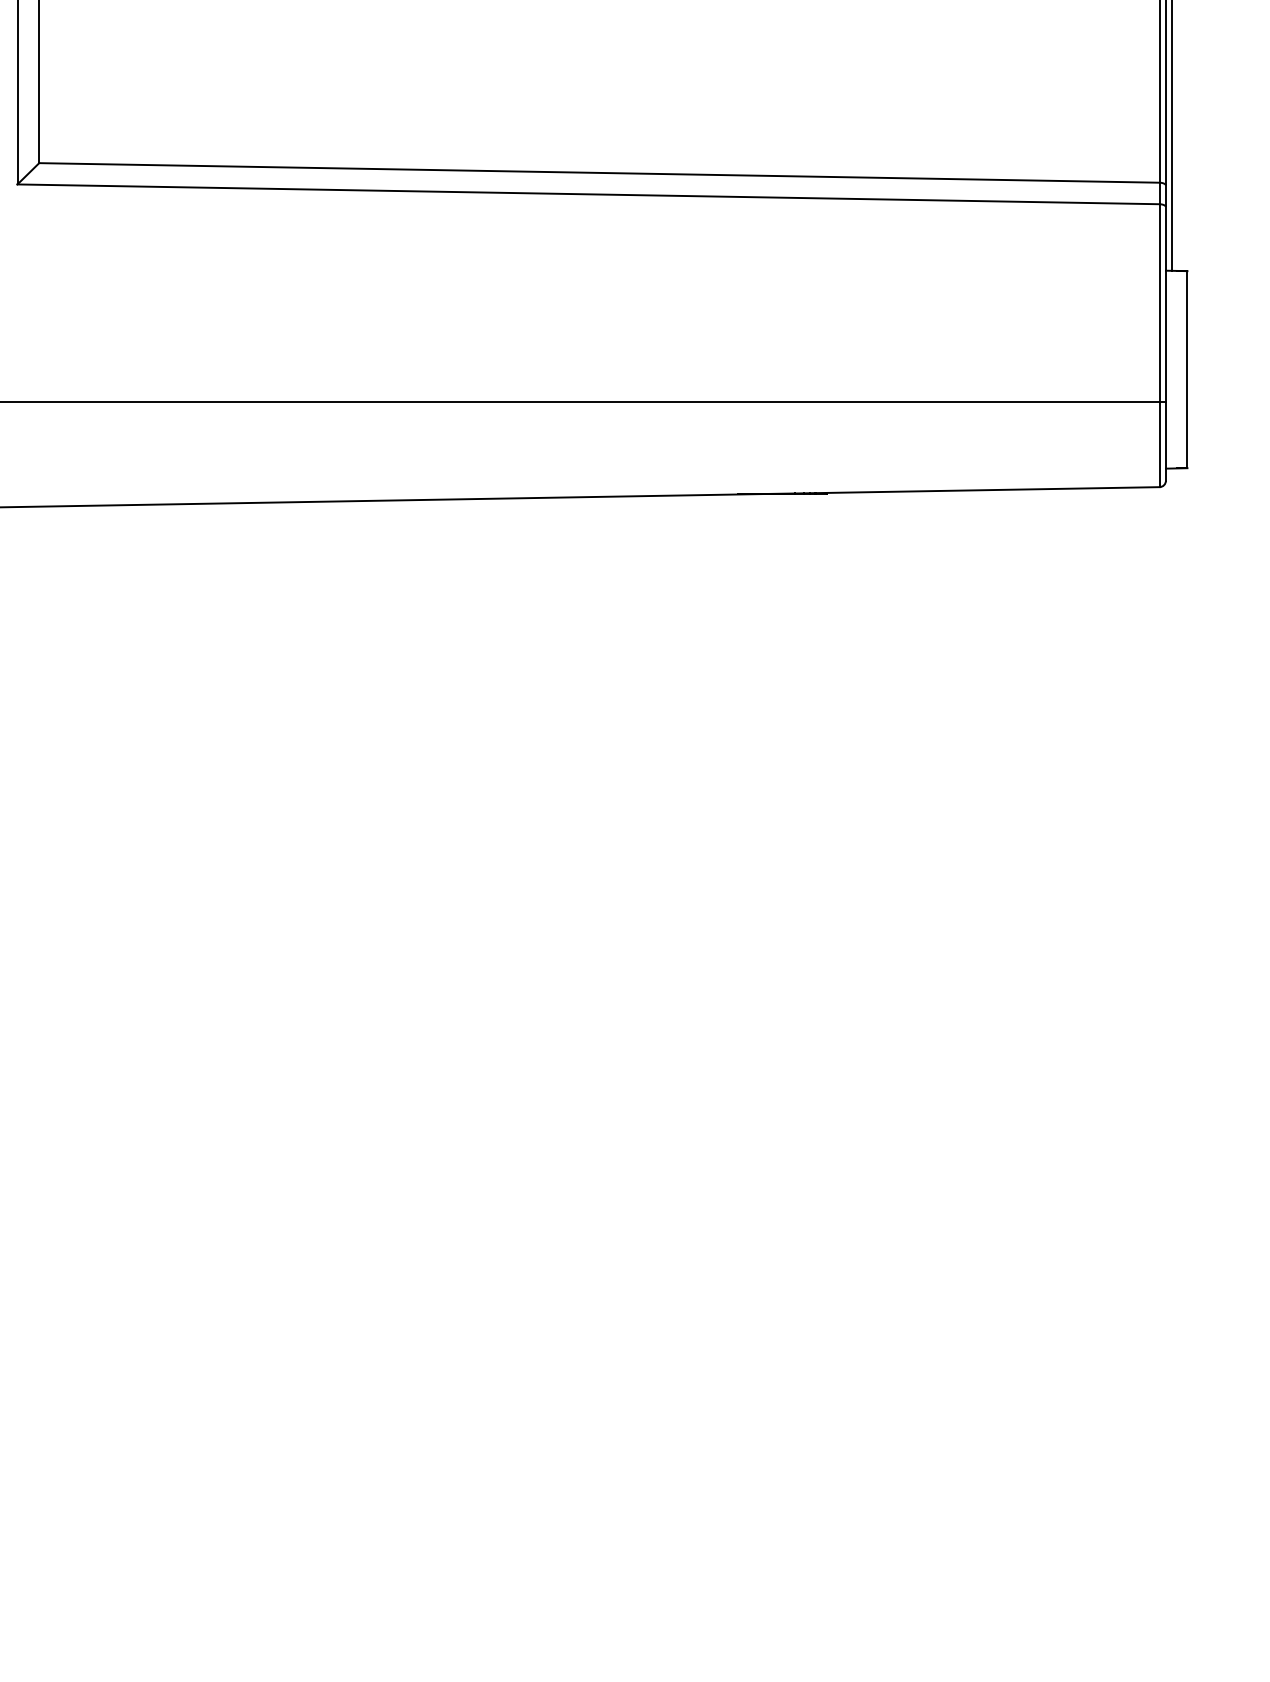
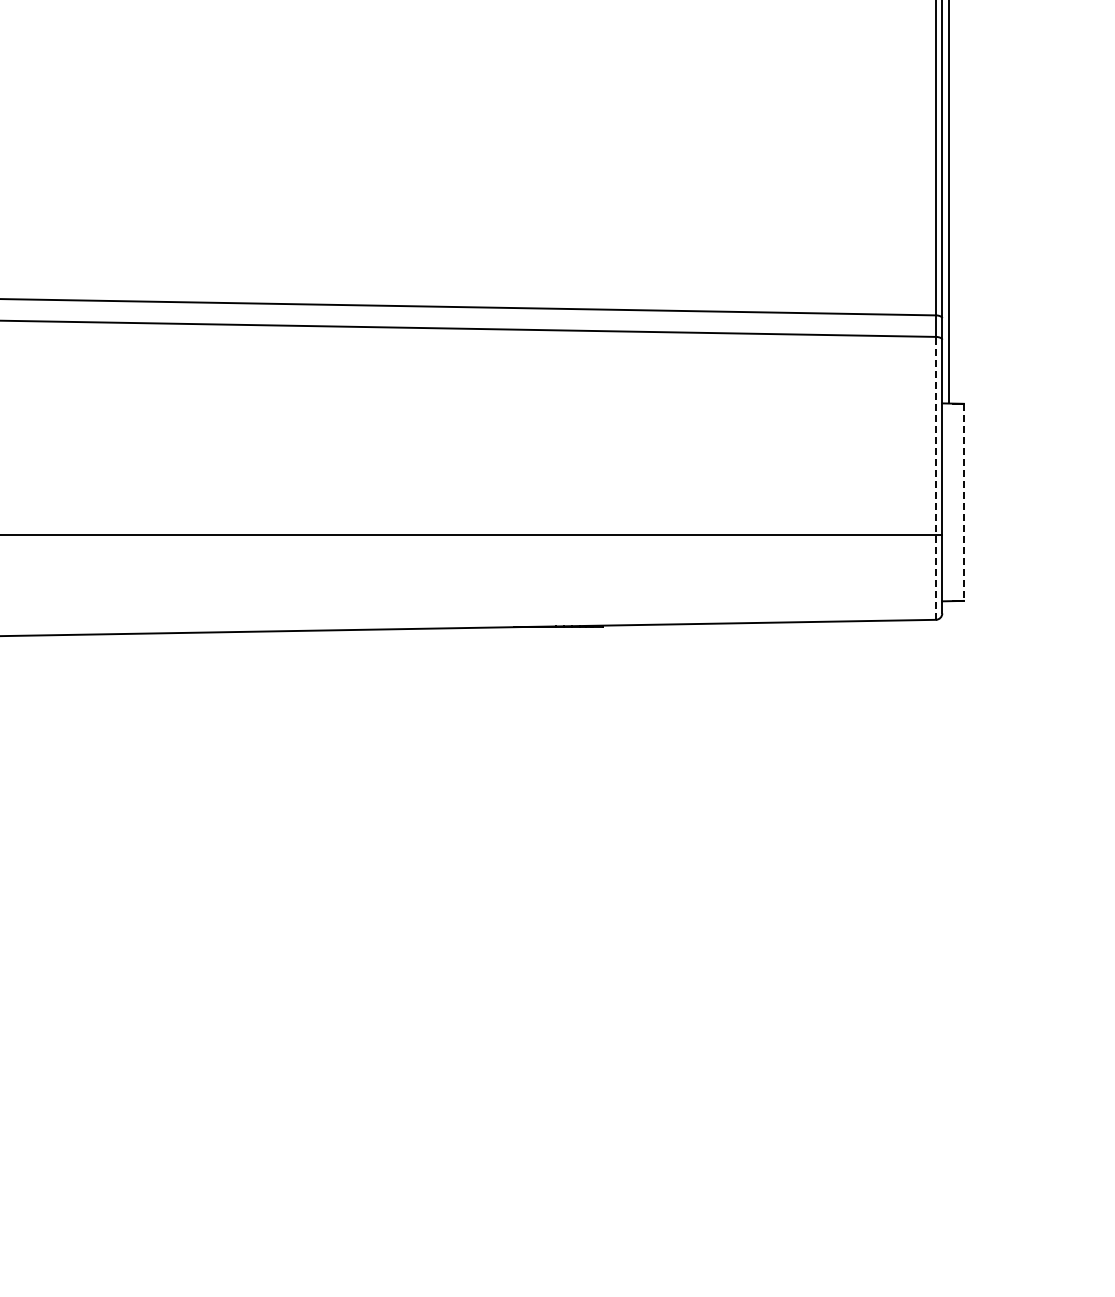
line: (1159, 345) -> (935, 478), solid -> dashed
line: (1187, 369) -> (963, 502), solid -> dashed

